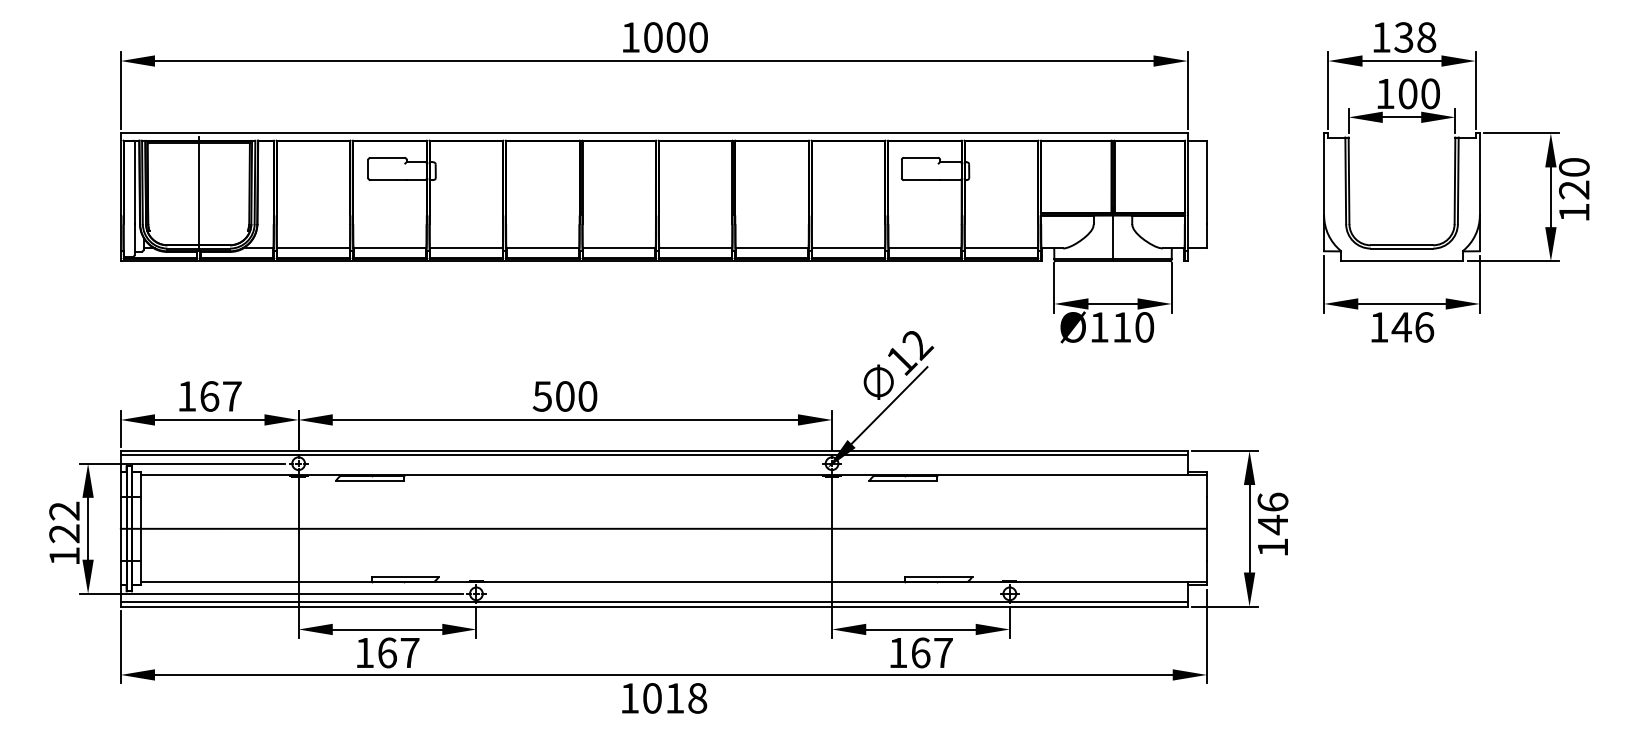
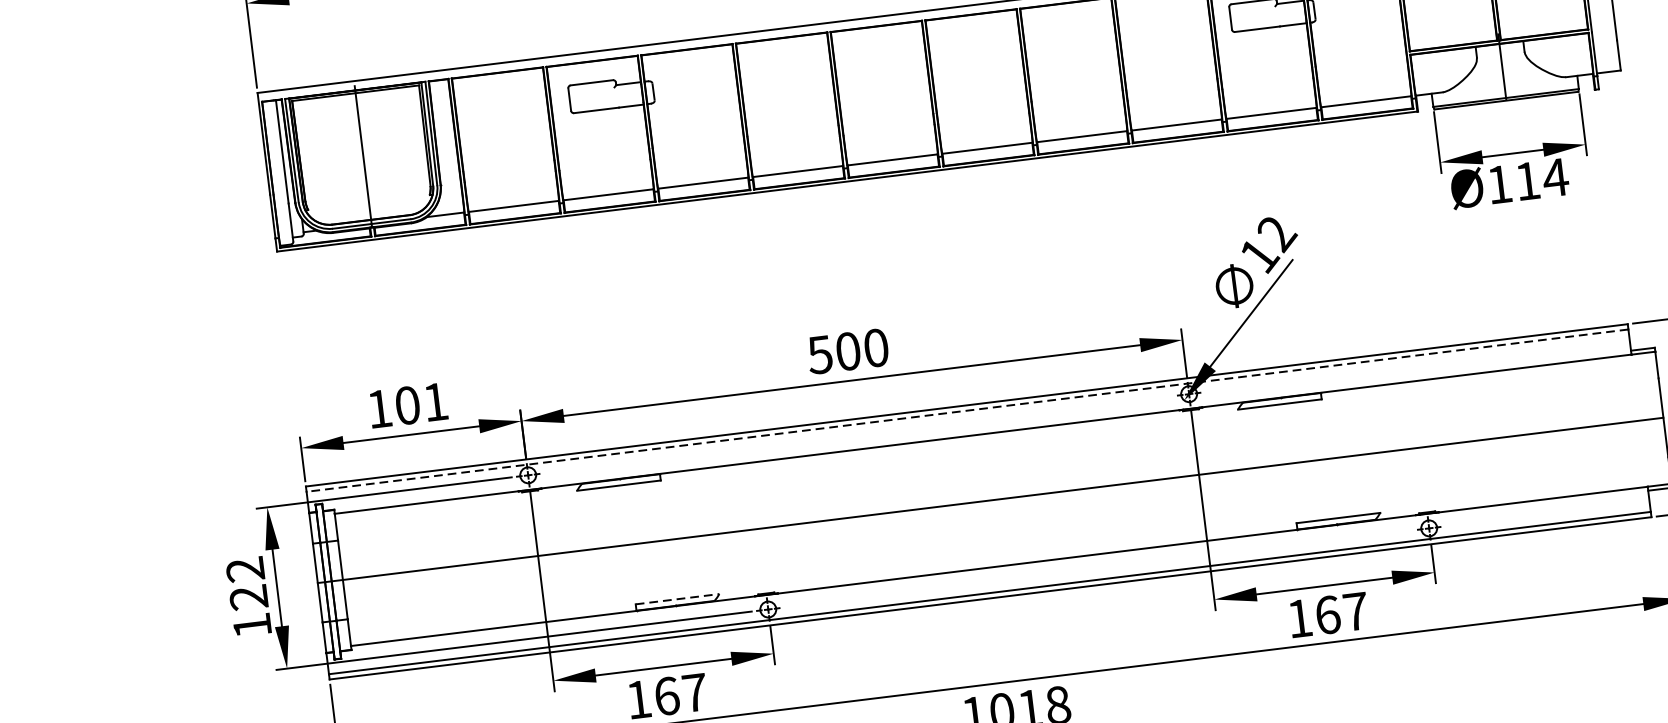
text: (1144, 327) -> (1555, 177), Ø110 -> Ø114
text: (220, 396) -> (421, 403), 167 -> 101
line: (653, 455) -> (966, 411), solid -> dashed
line: (405, 576) -> (677, 598), solid -> dashed

